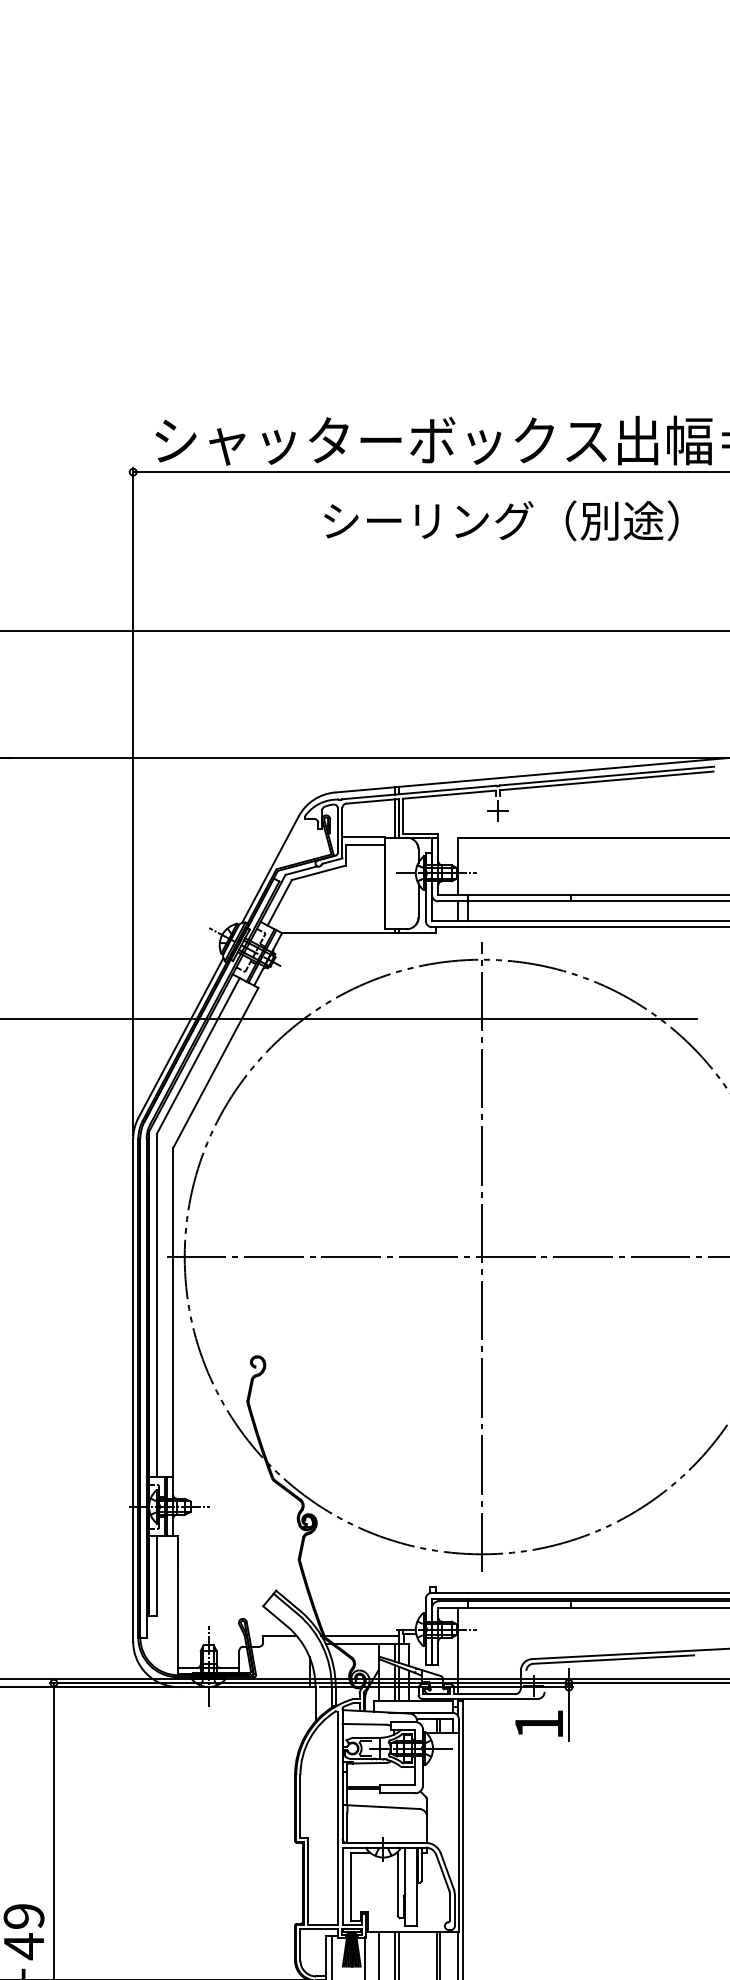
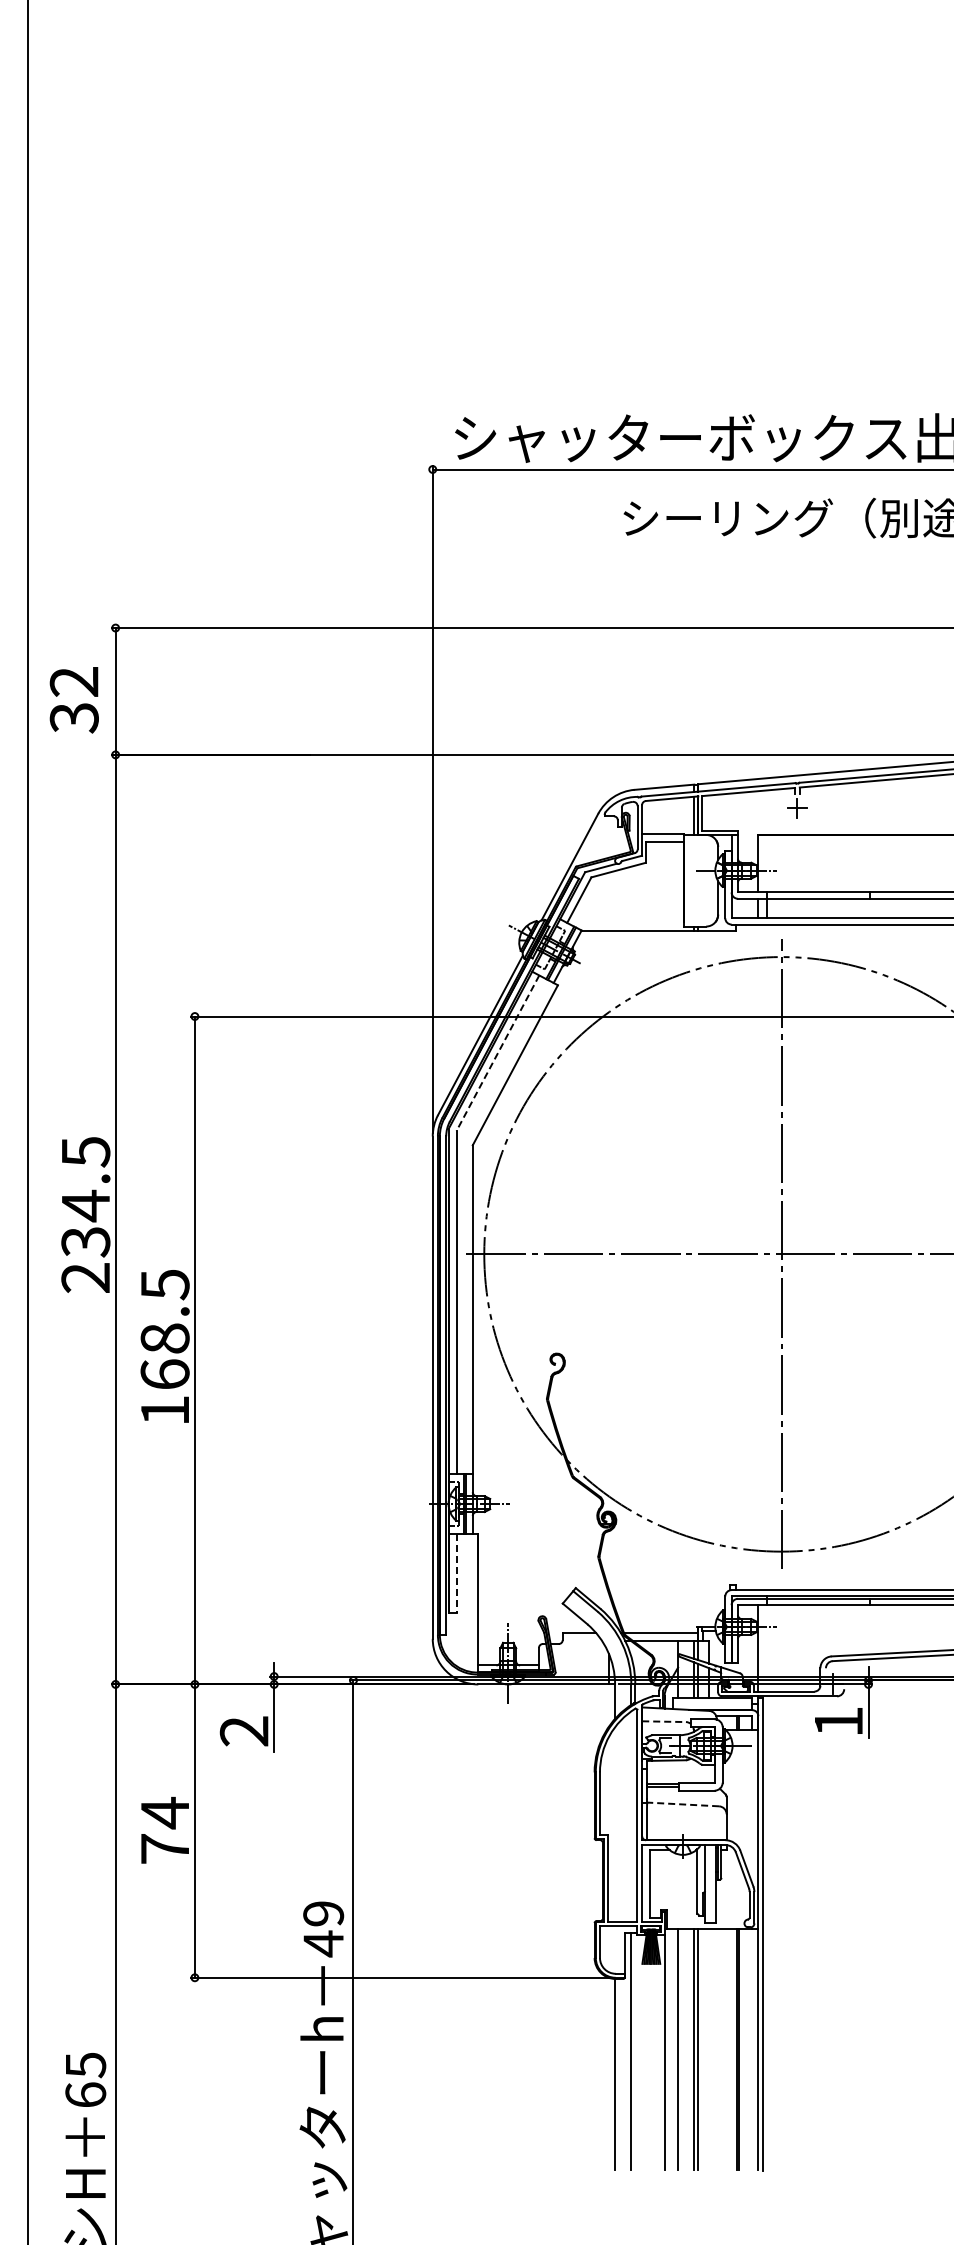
line: (197, 1056) -> (497, 1053), solid -> dashed
line: (156, 1576) -> (456, 1573), solid -> dashed
line: (364, 1724) -> (664, 1721), solid -> dashed
line: (382, 1807) -> (682, 1804), solid -> dashed

